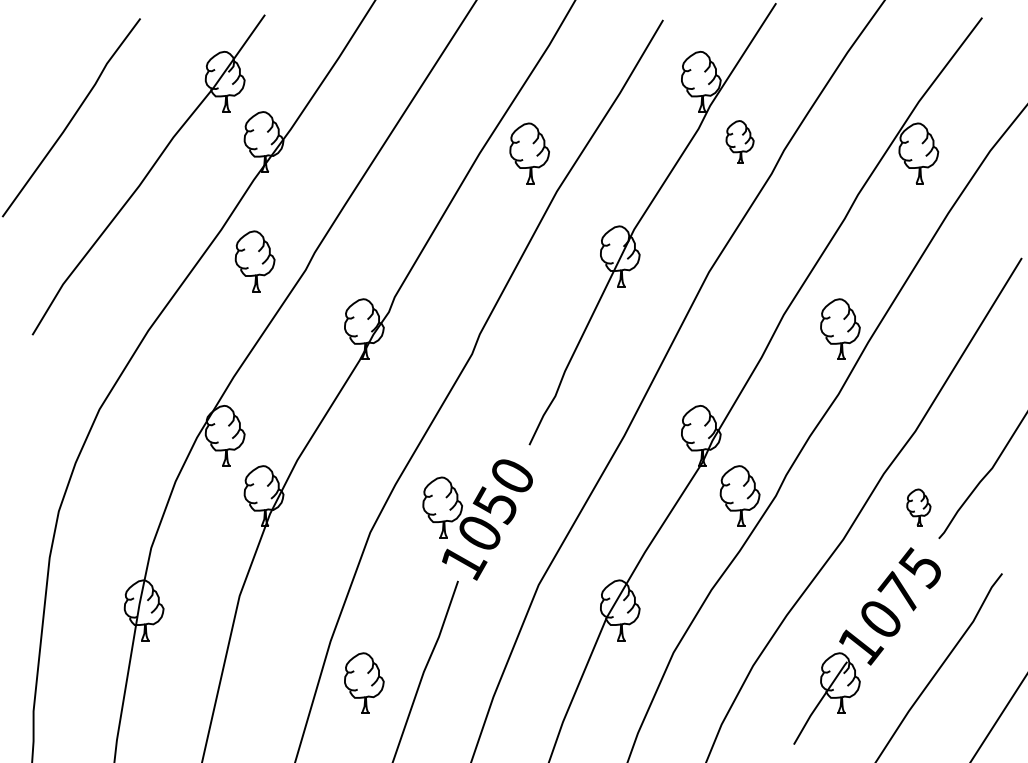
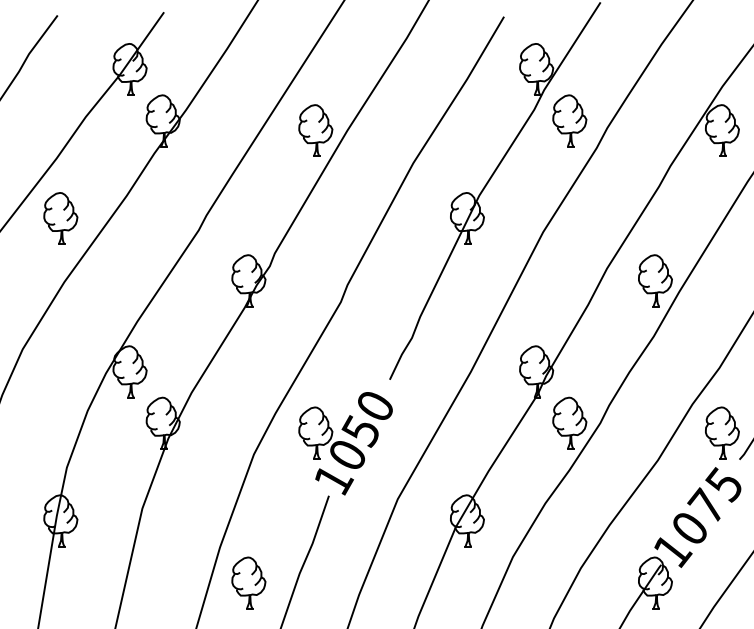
part: (739, 141) -> (569, 120), size x1.43
part: (529, 153) -> (315, 130), moved
part: (254, 261) -> (60, 218), moved
part: (918, 507) -> (722, 433), size x1.67

